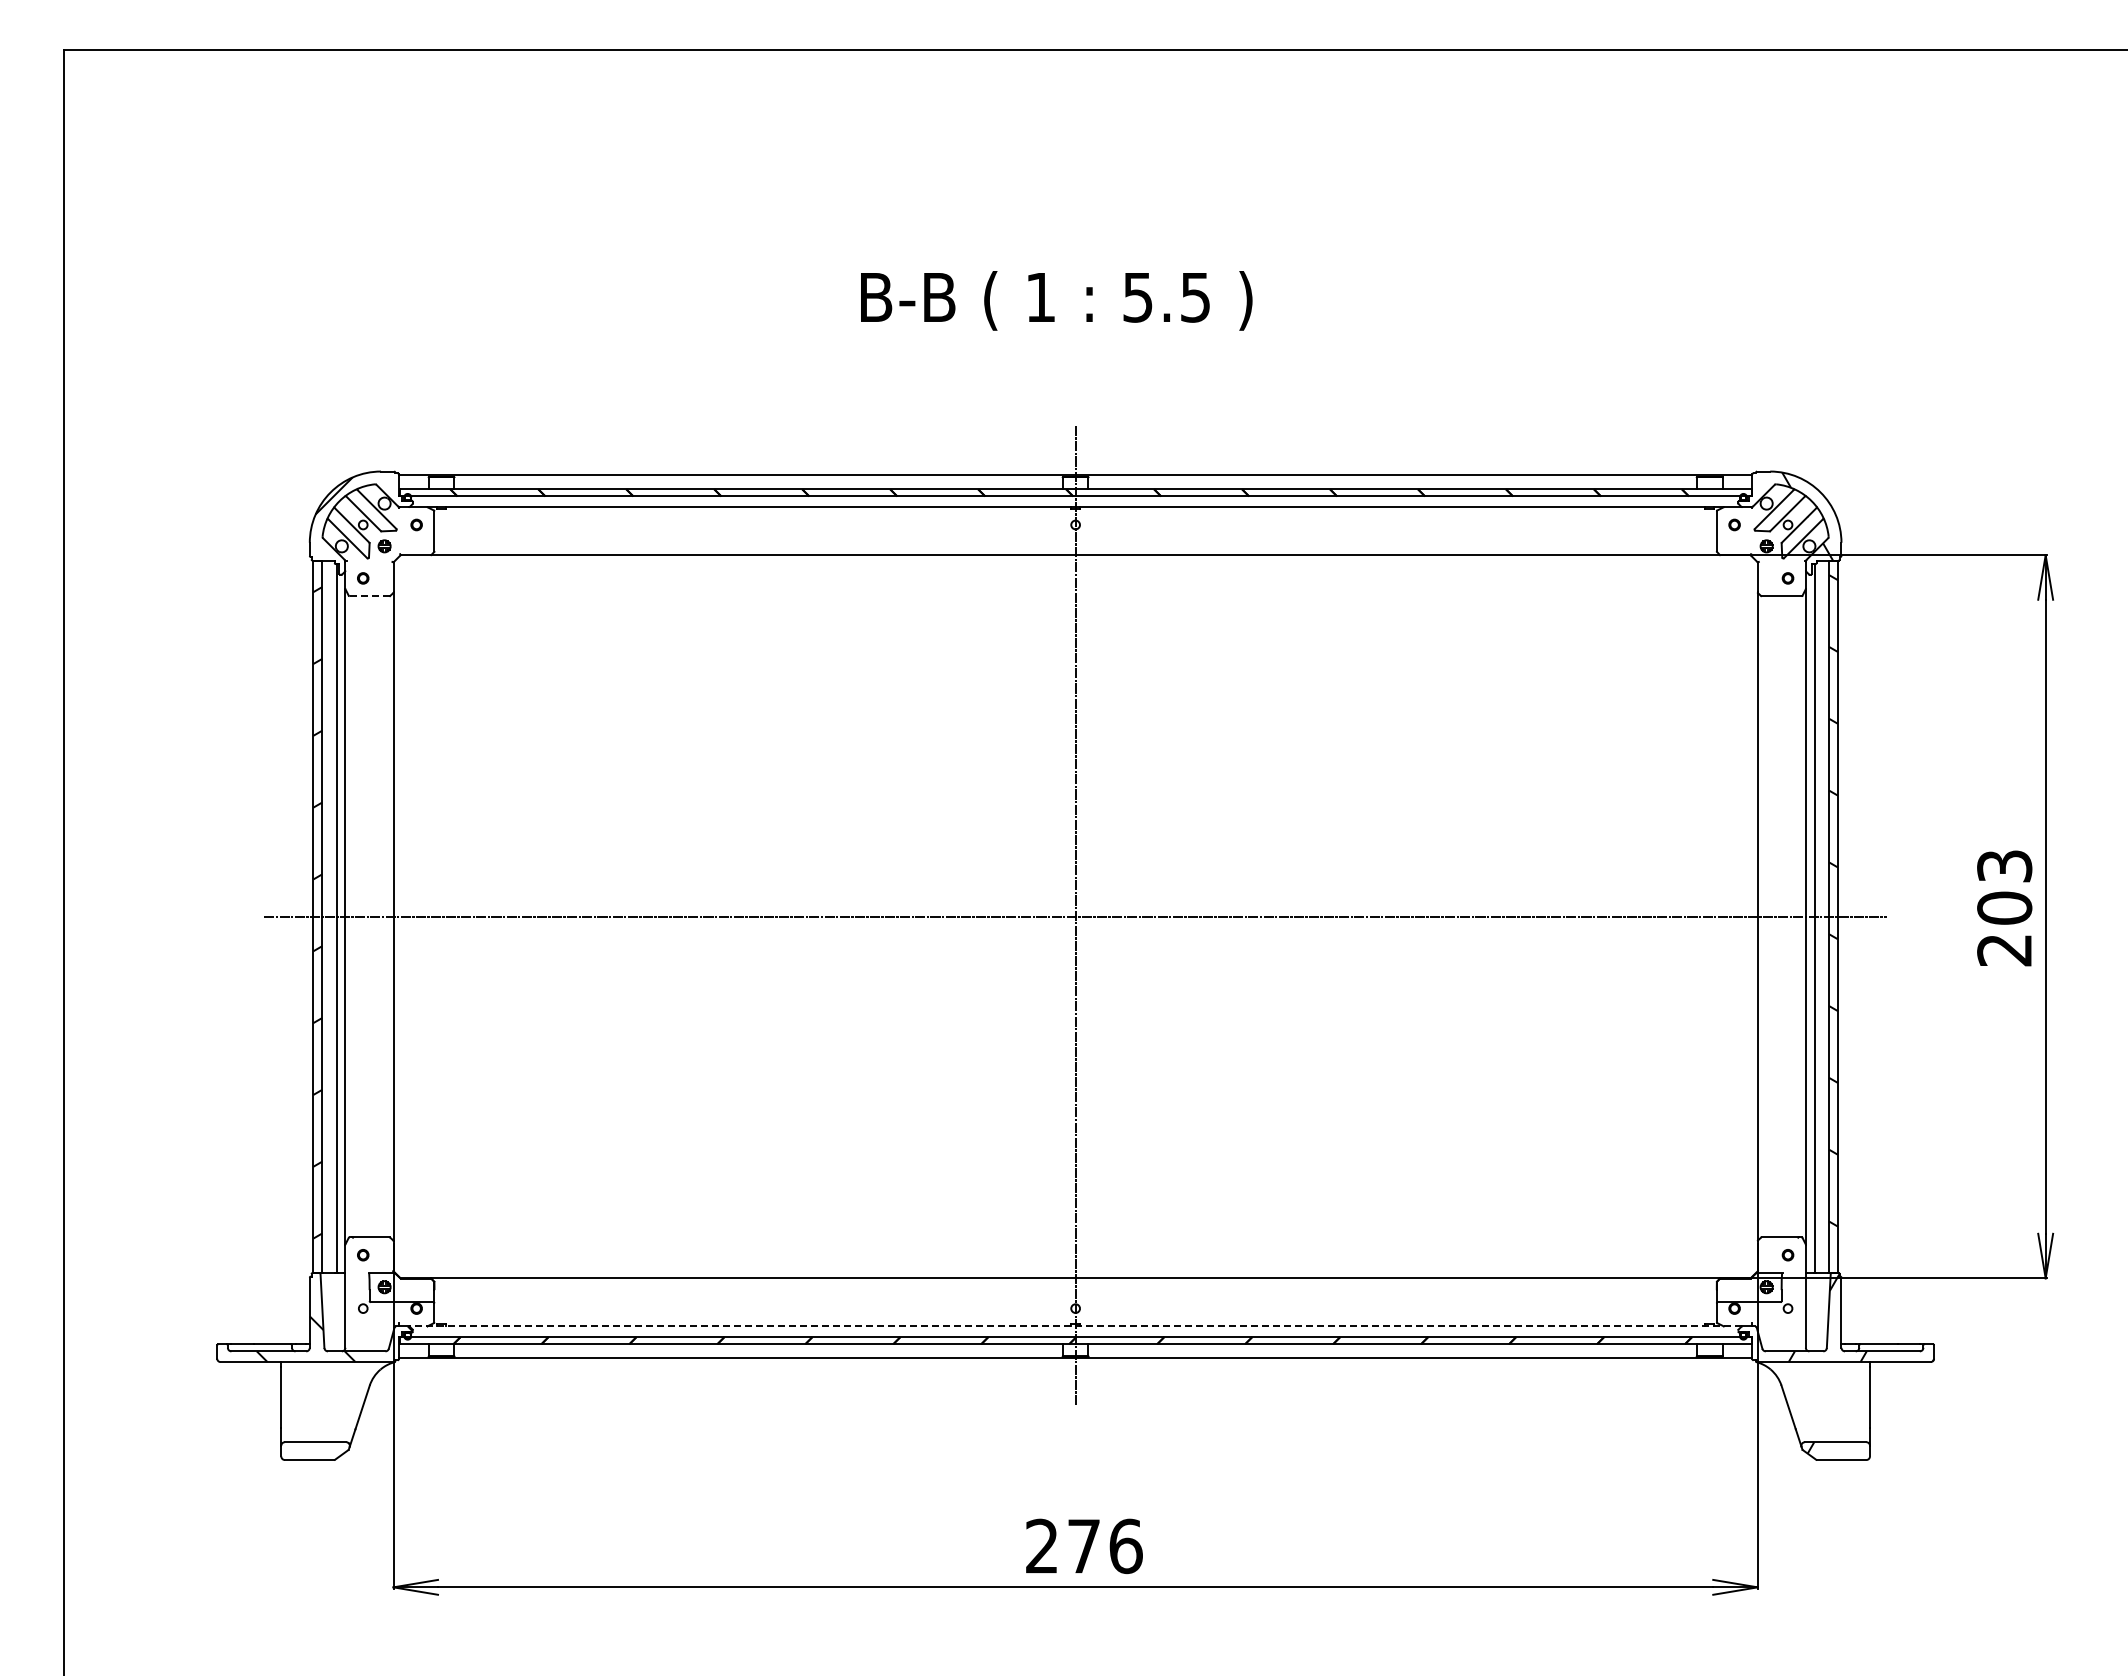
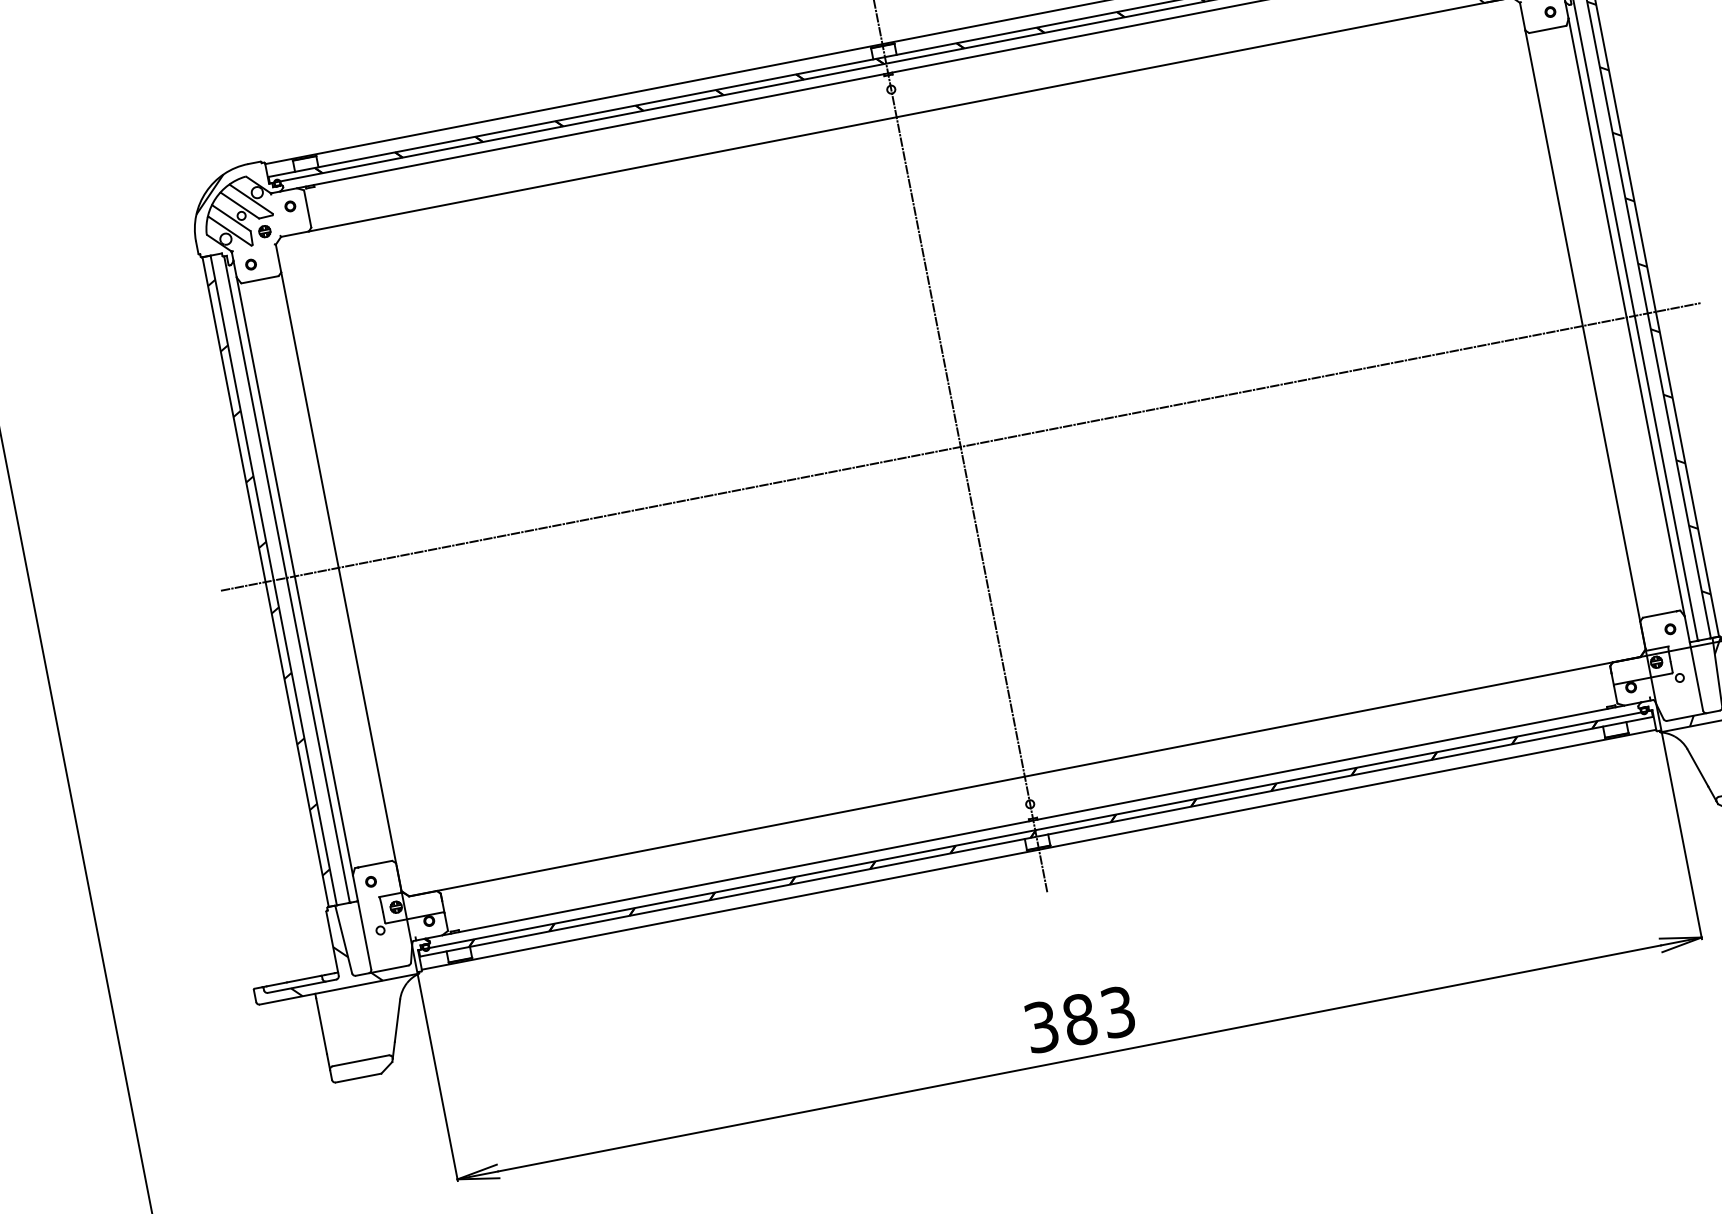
line: (369, 596) -> (260, 280), dashed -> solid
line: (1075, 1326) -> (1033, 820), dashed -> solid
text: (1084, 1546) -> (1080, 1019), 276 -> 383

